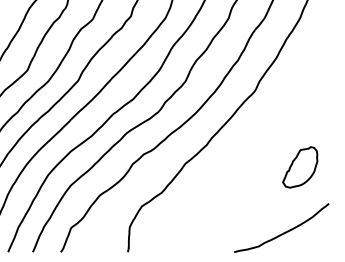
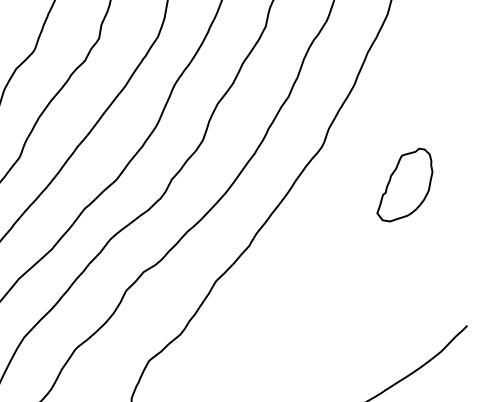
part: (300, 167) -> (404, 185), moved

